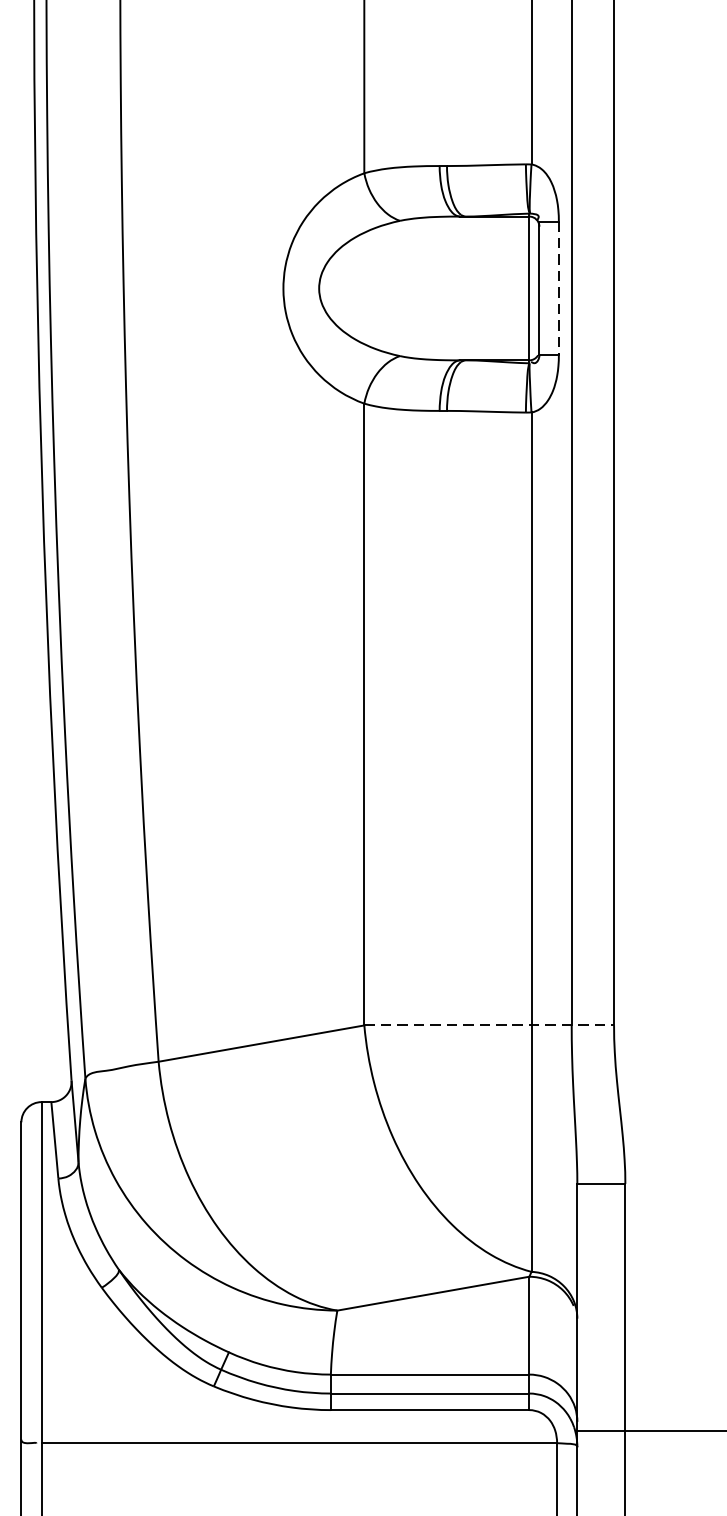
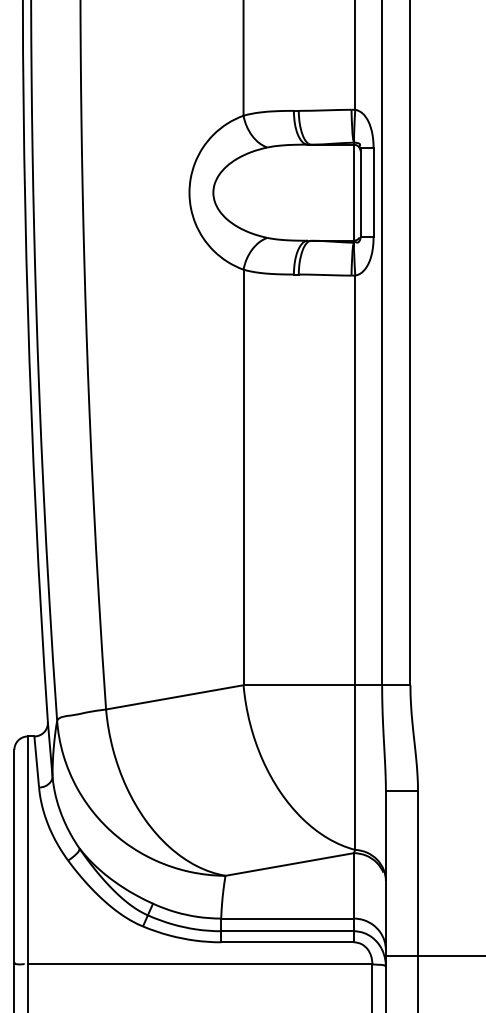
line: (558, 288) -> (373, 192), dashed -> solid
line: (489, 1025) -> (327, 685), dashed -> solid

